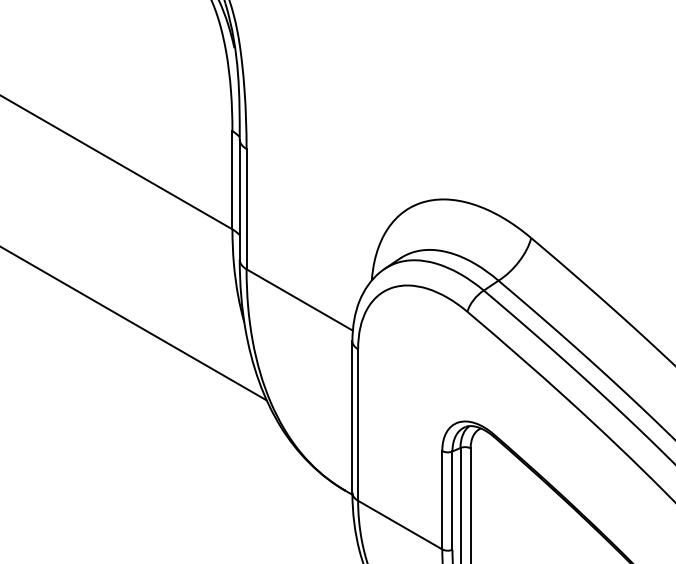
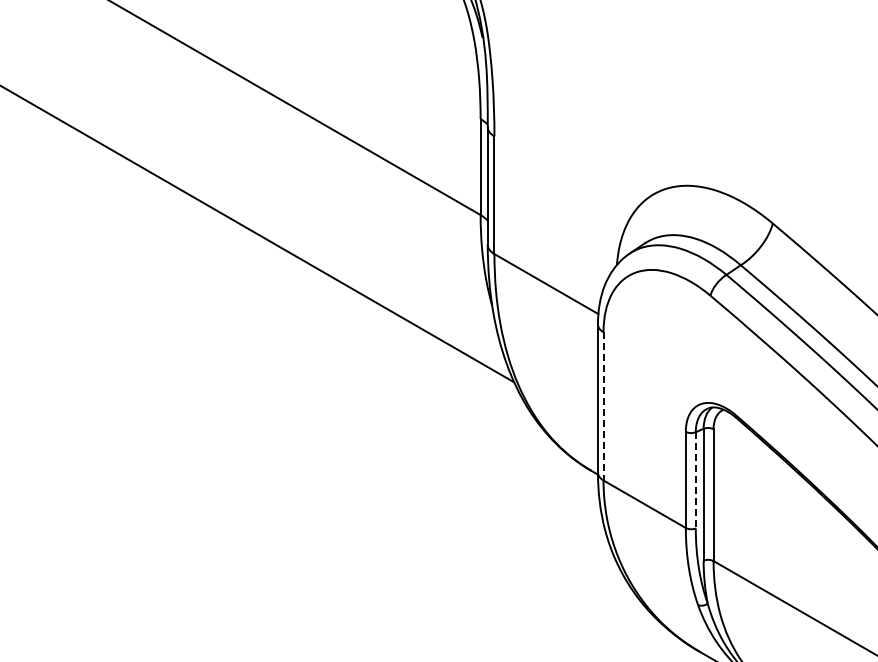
line: (358, 425) -> (603, 406), solid -> dashed
line: (452, 500) -> (695, 480), solid -> dashed

